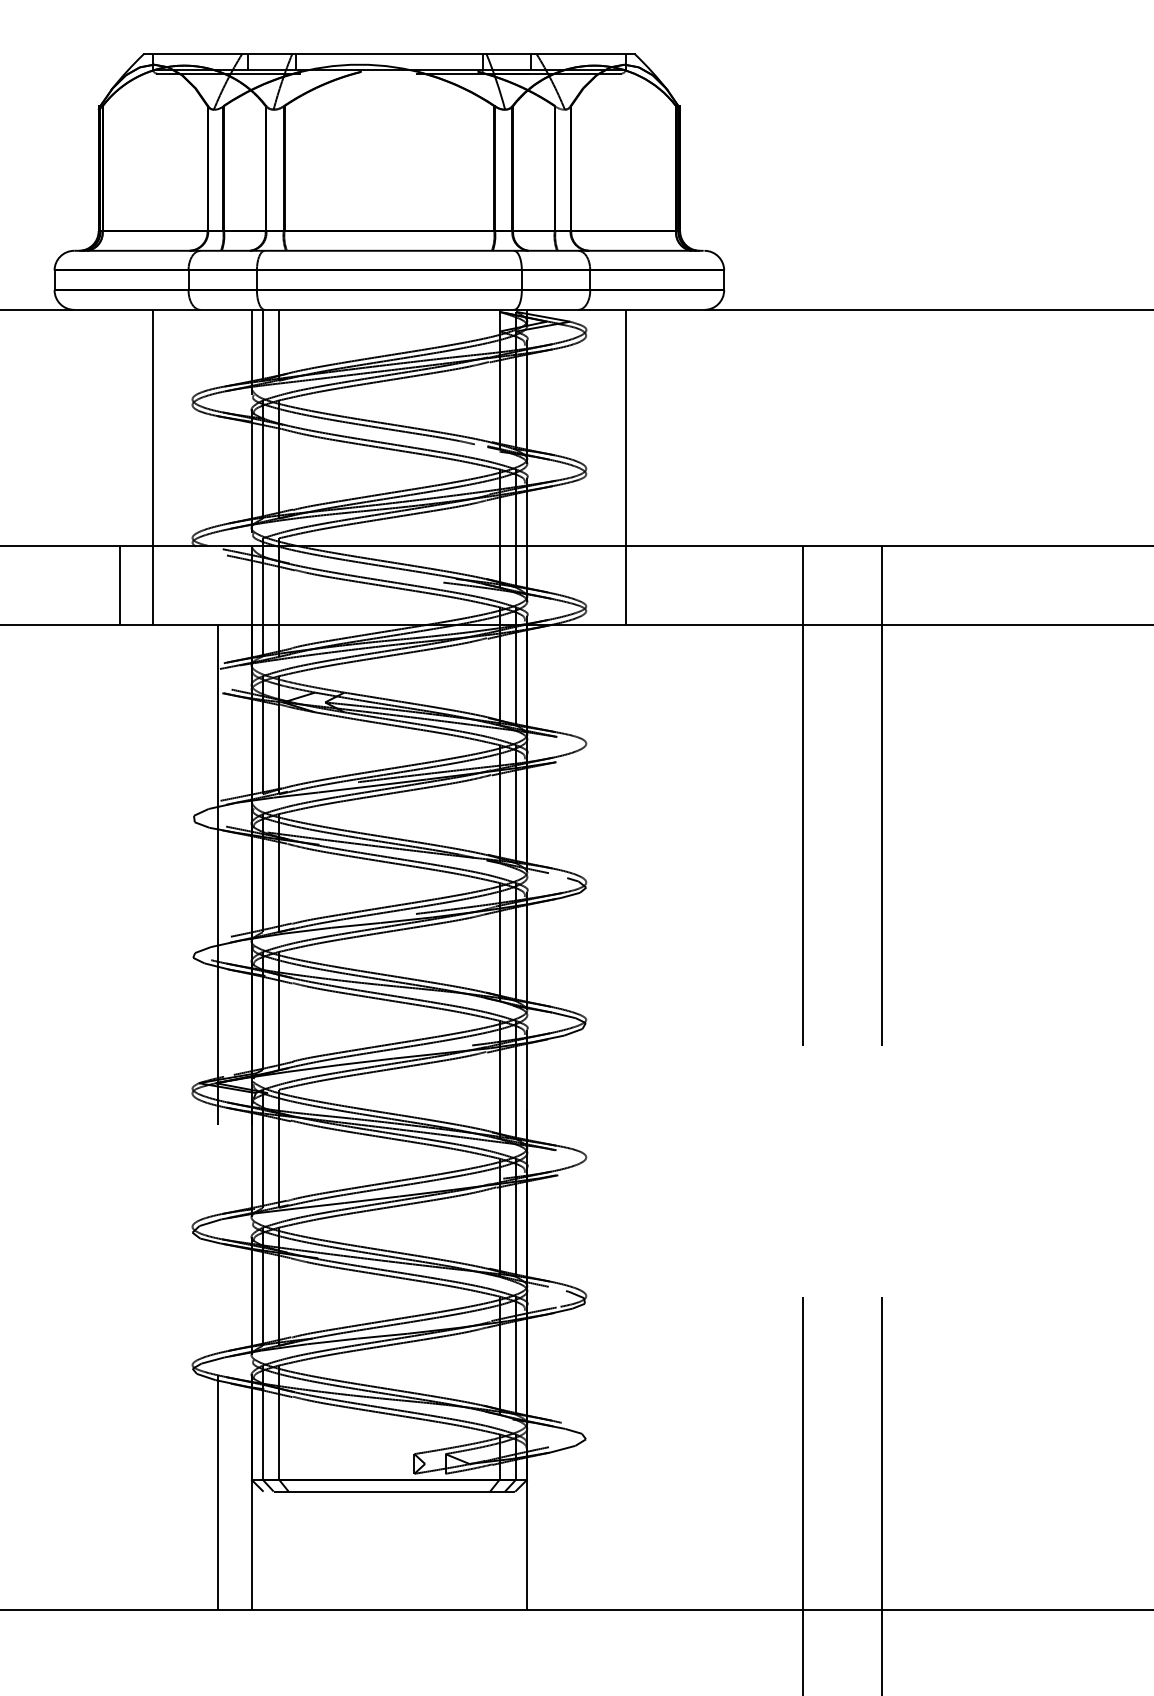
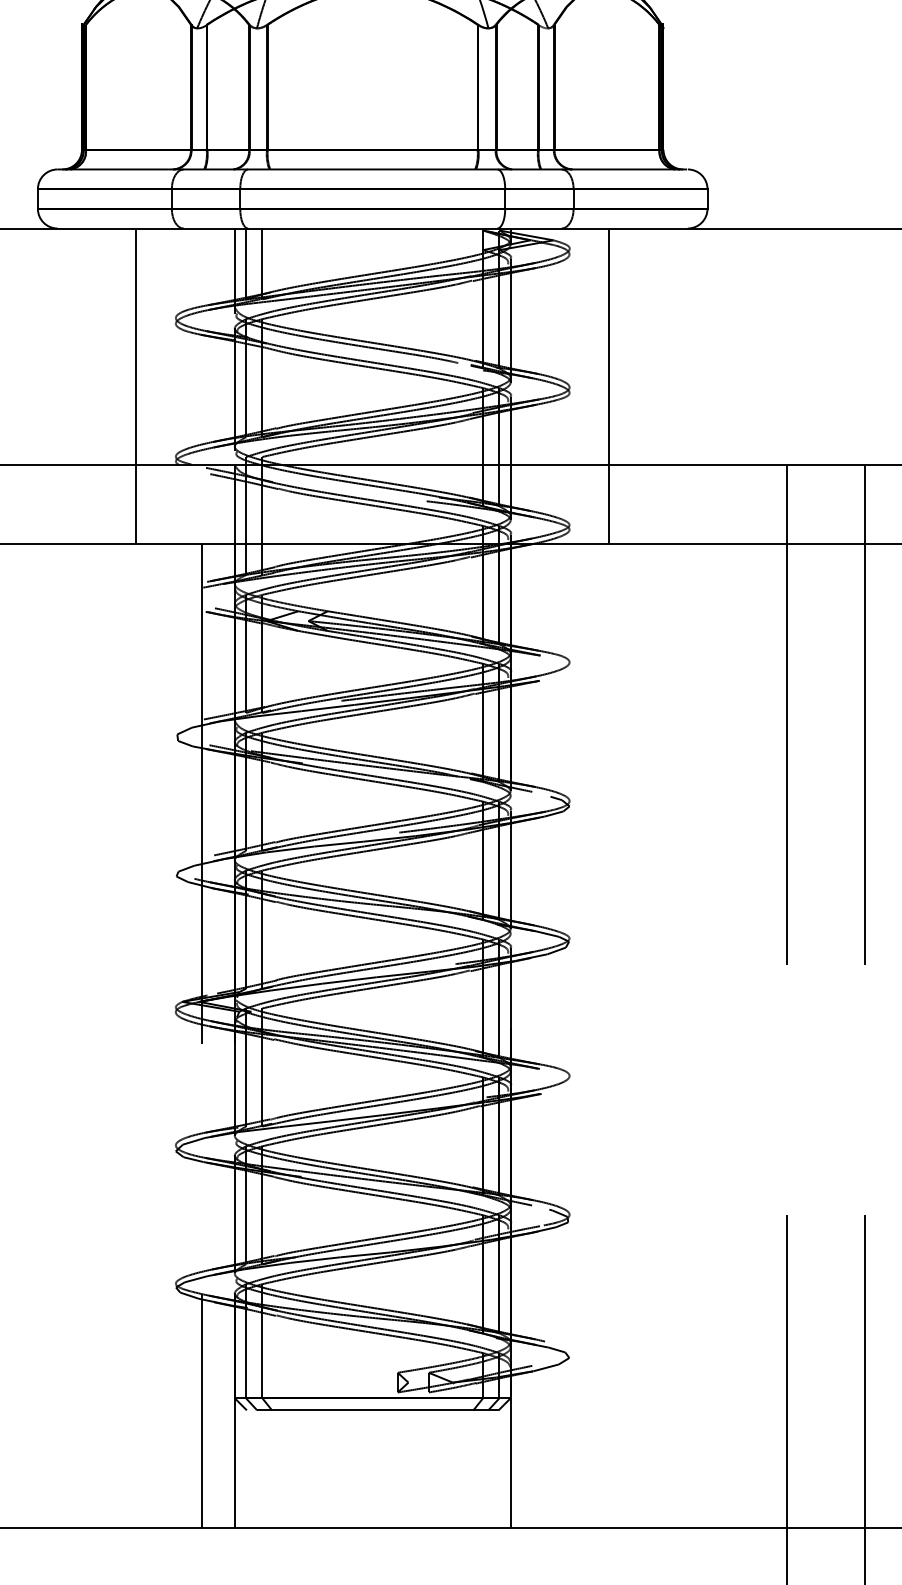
line: (119, 585) -> (102, 504), removed

